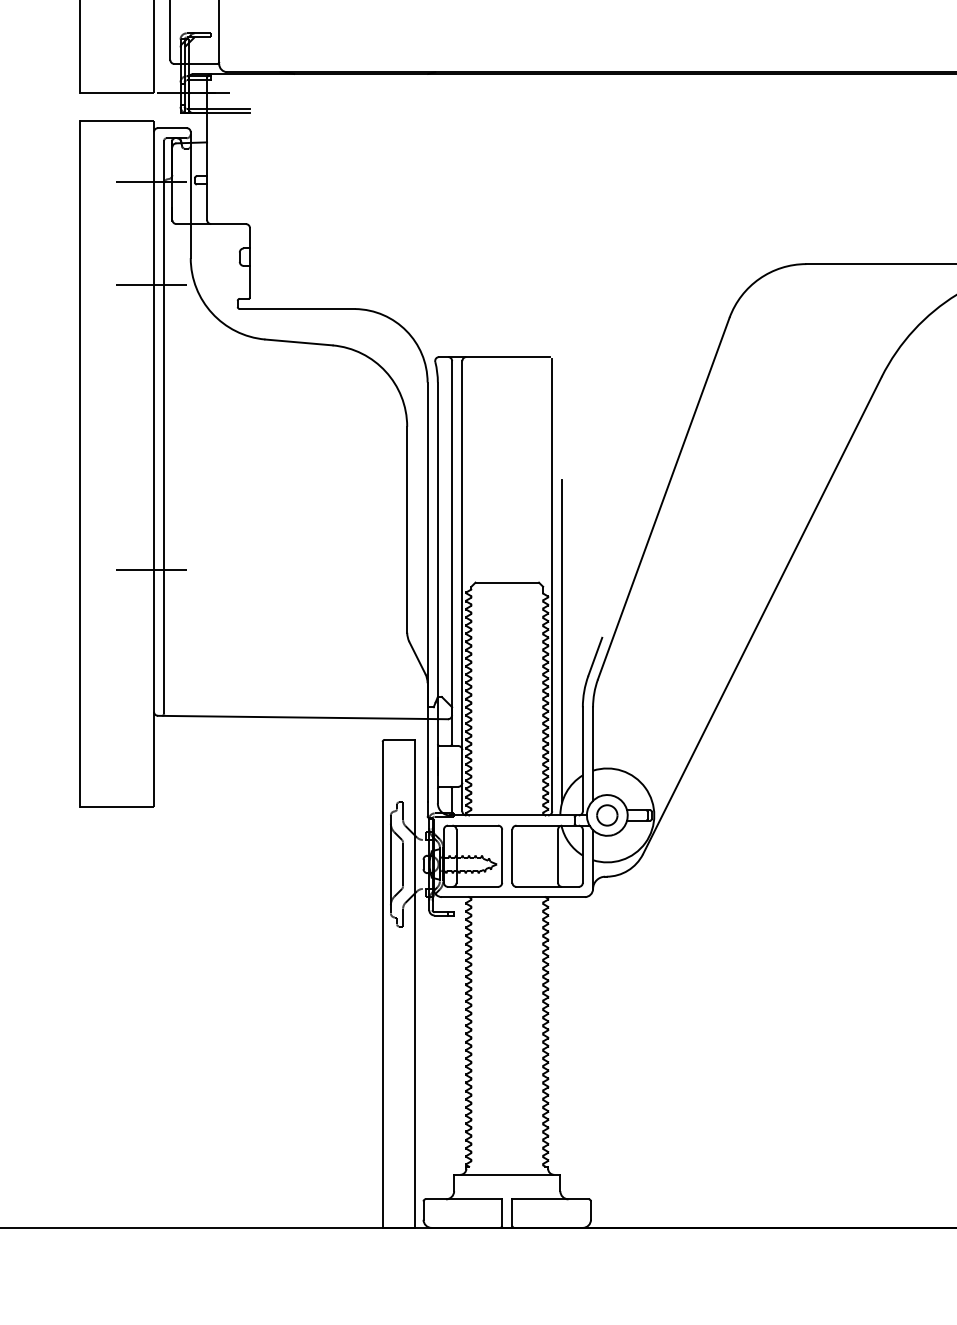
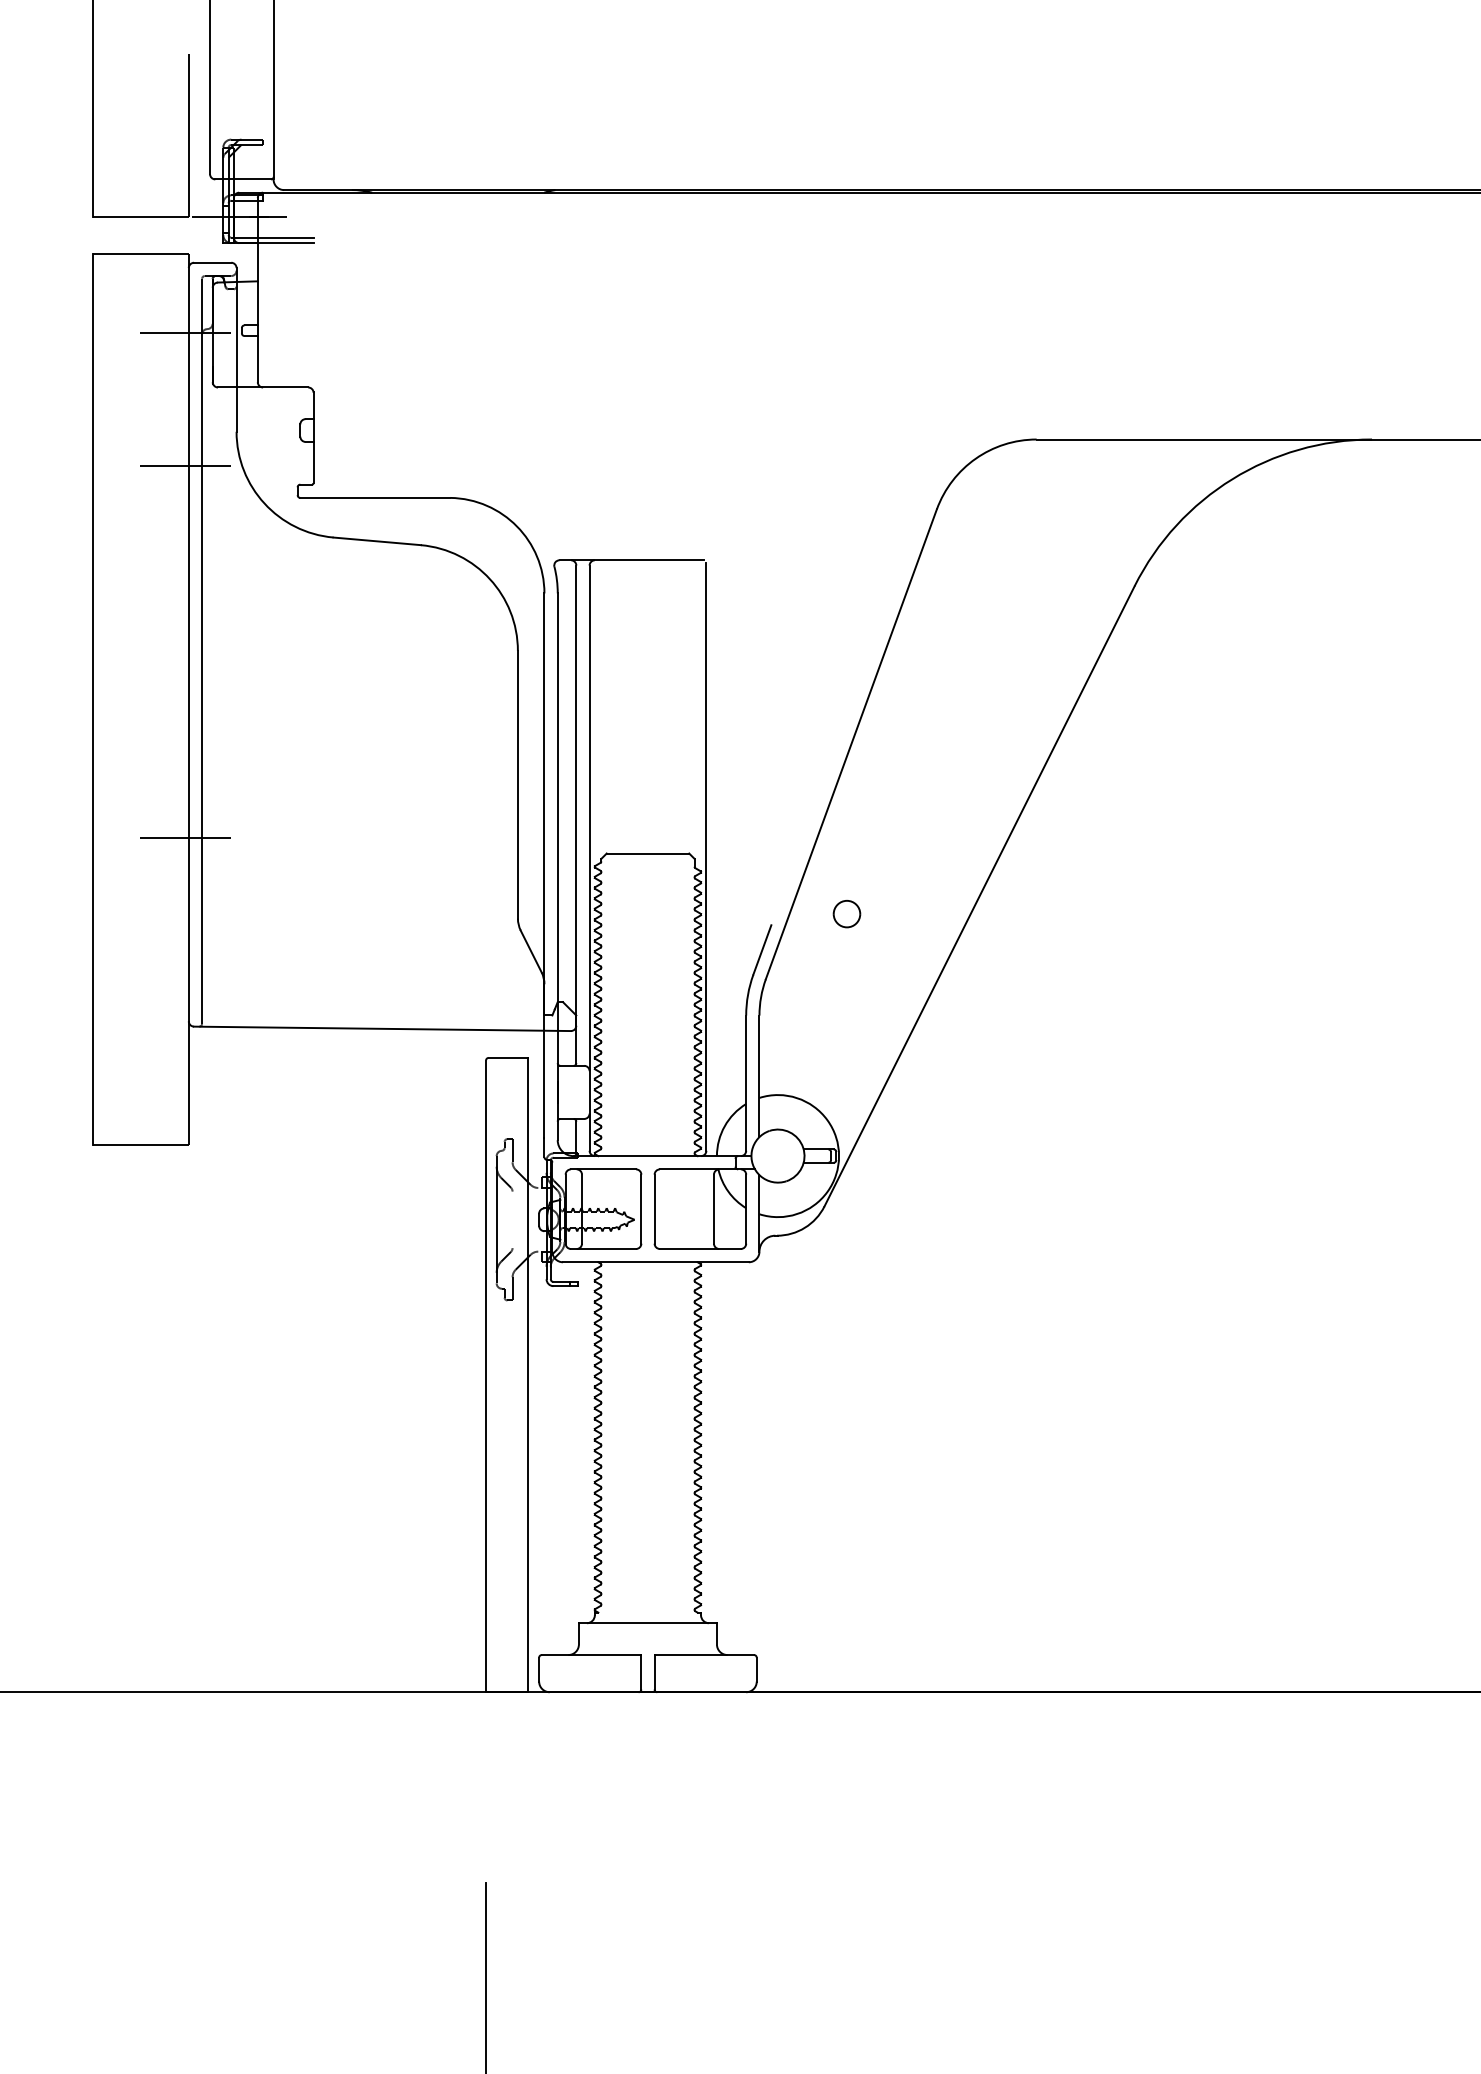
line: (562, 641) -> (719, 929), removed
part: (606, 815) -> (846, 914), moved
line: (403, 864) -> (512, 1219), removed

